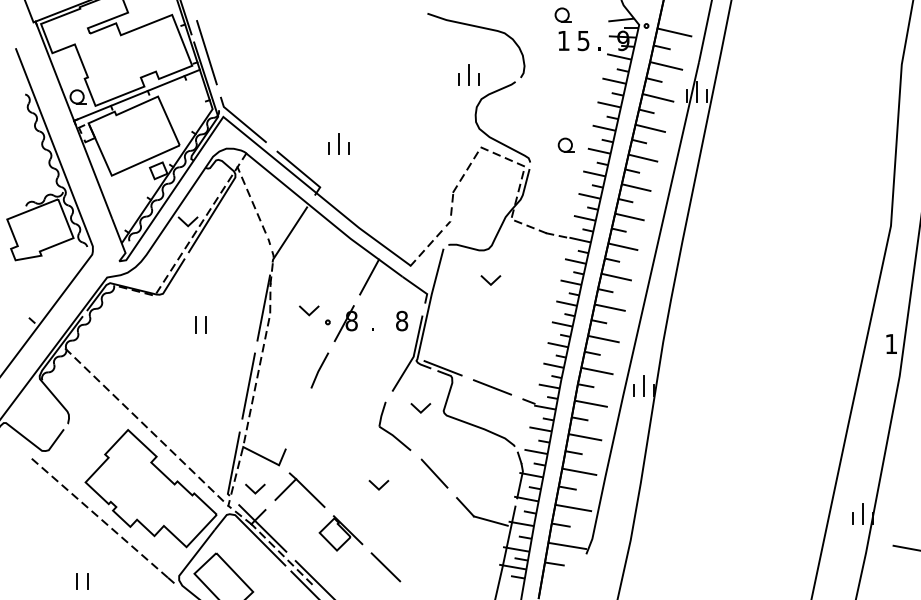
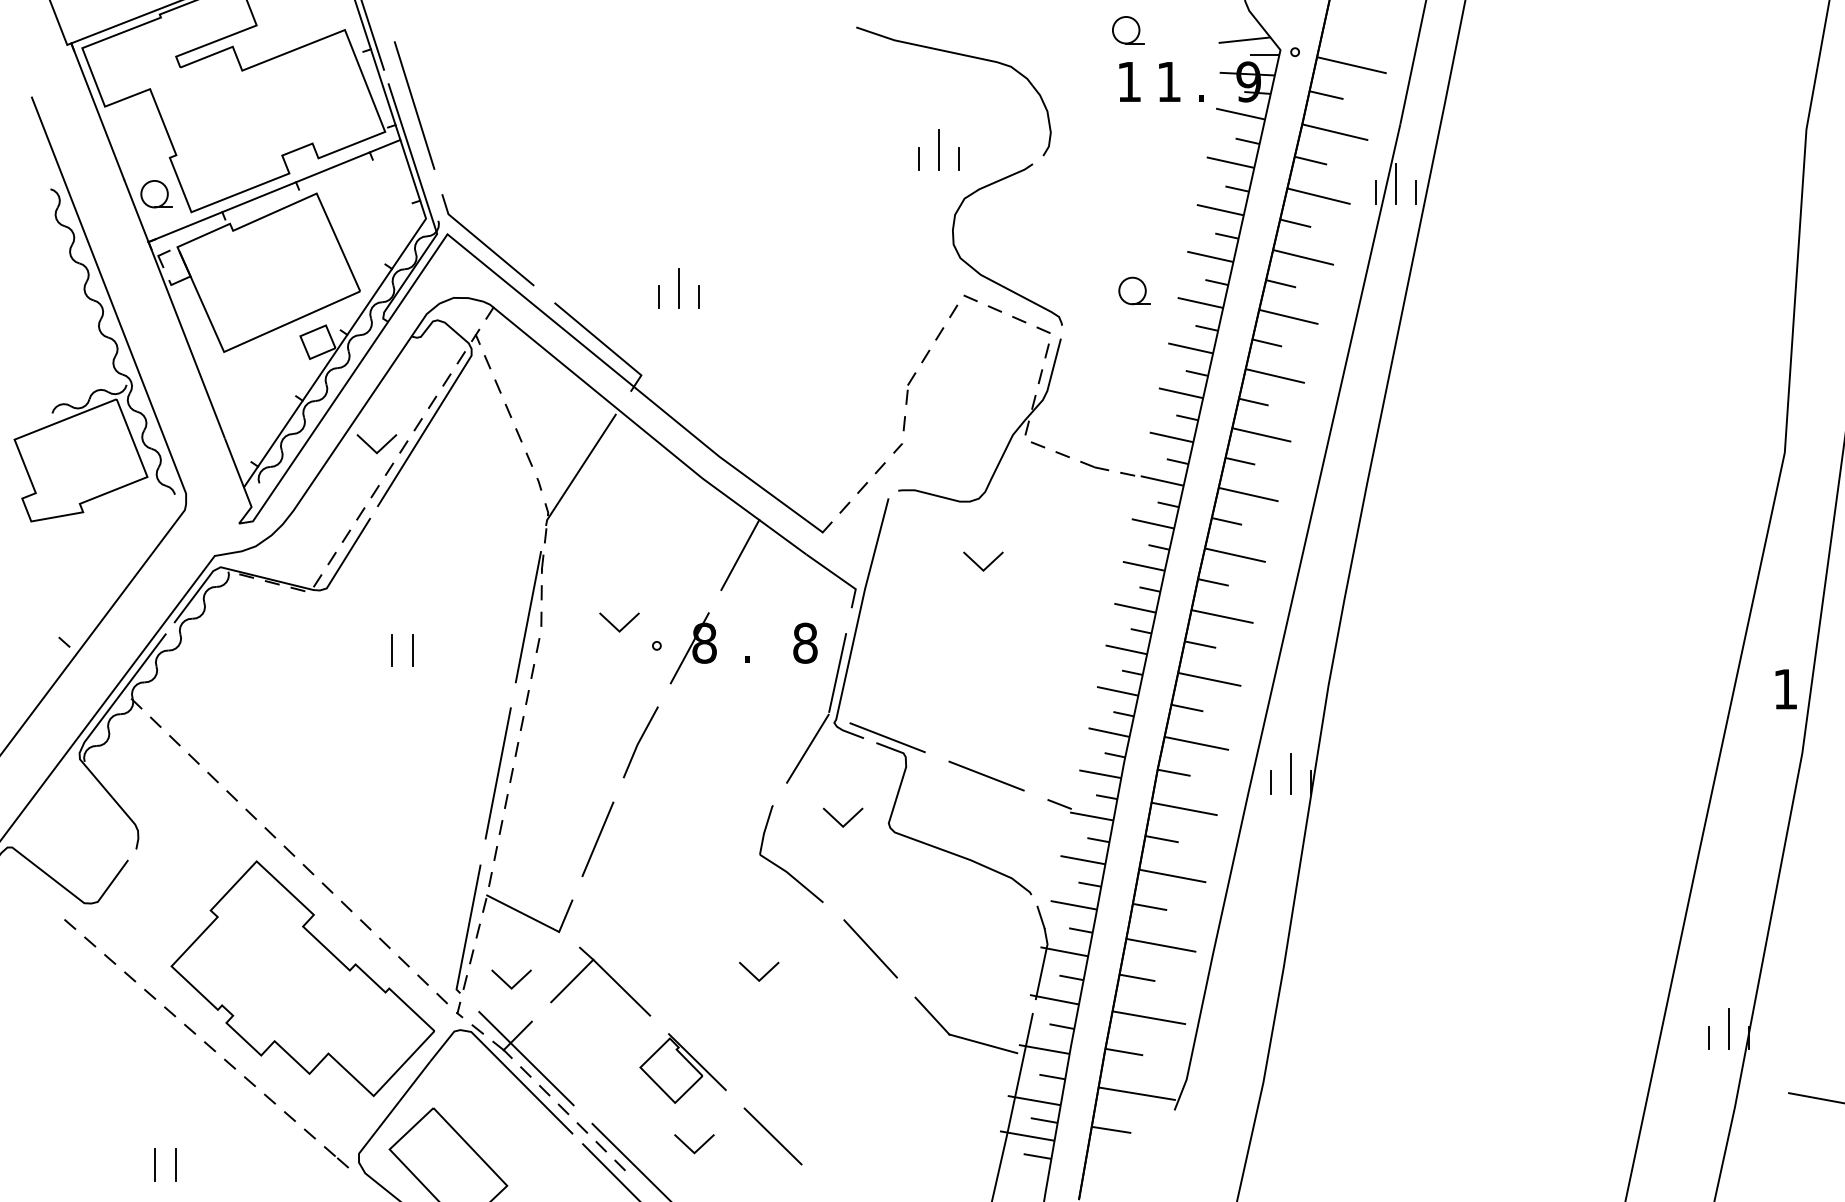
text: (583, 41) -> (1168, 83), 5 -> 1
line: (298, 418) -> (597, 838), added
line: (344, 572) -> (690, 1146), added

